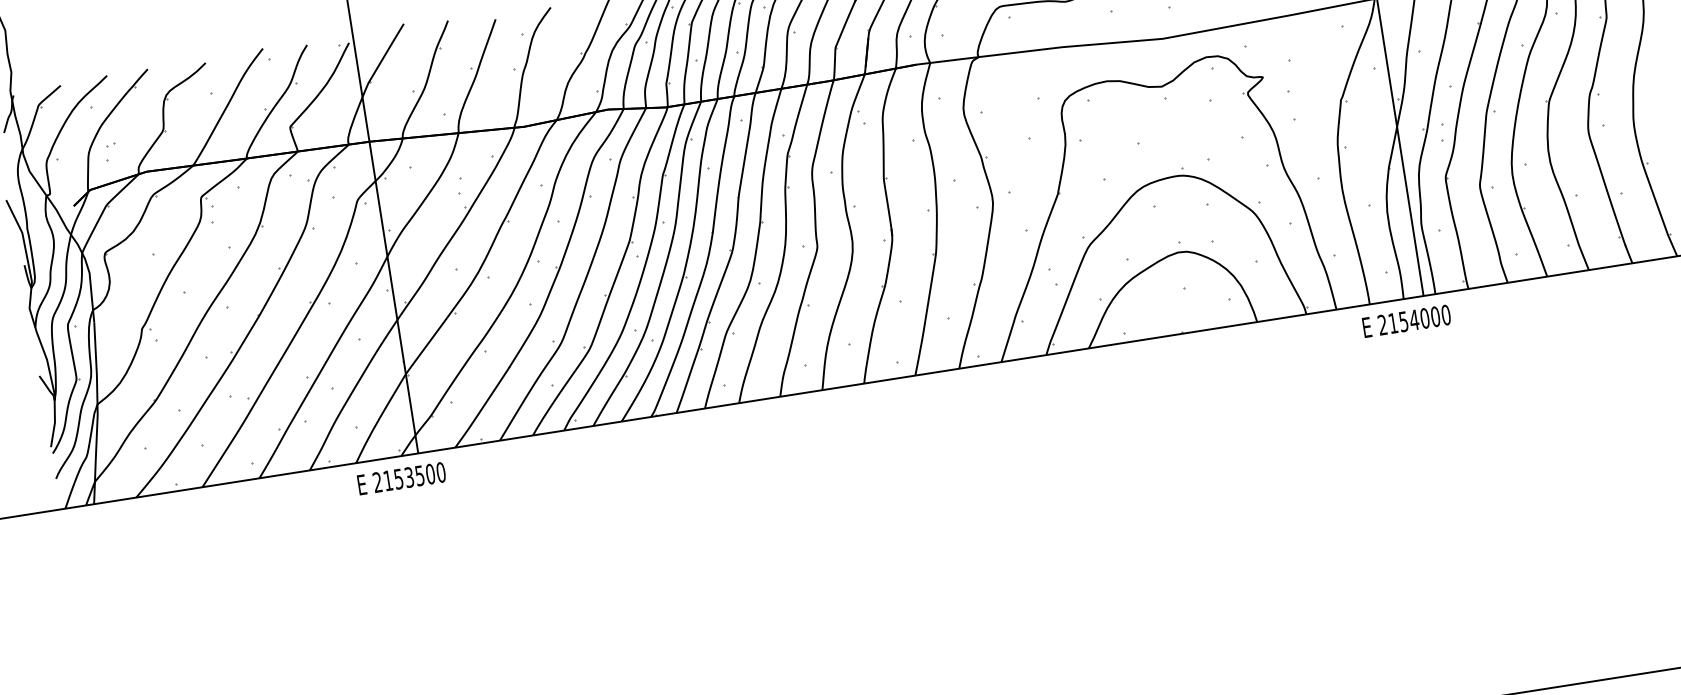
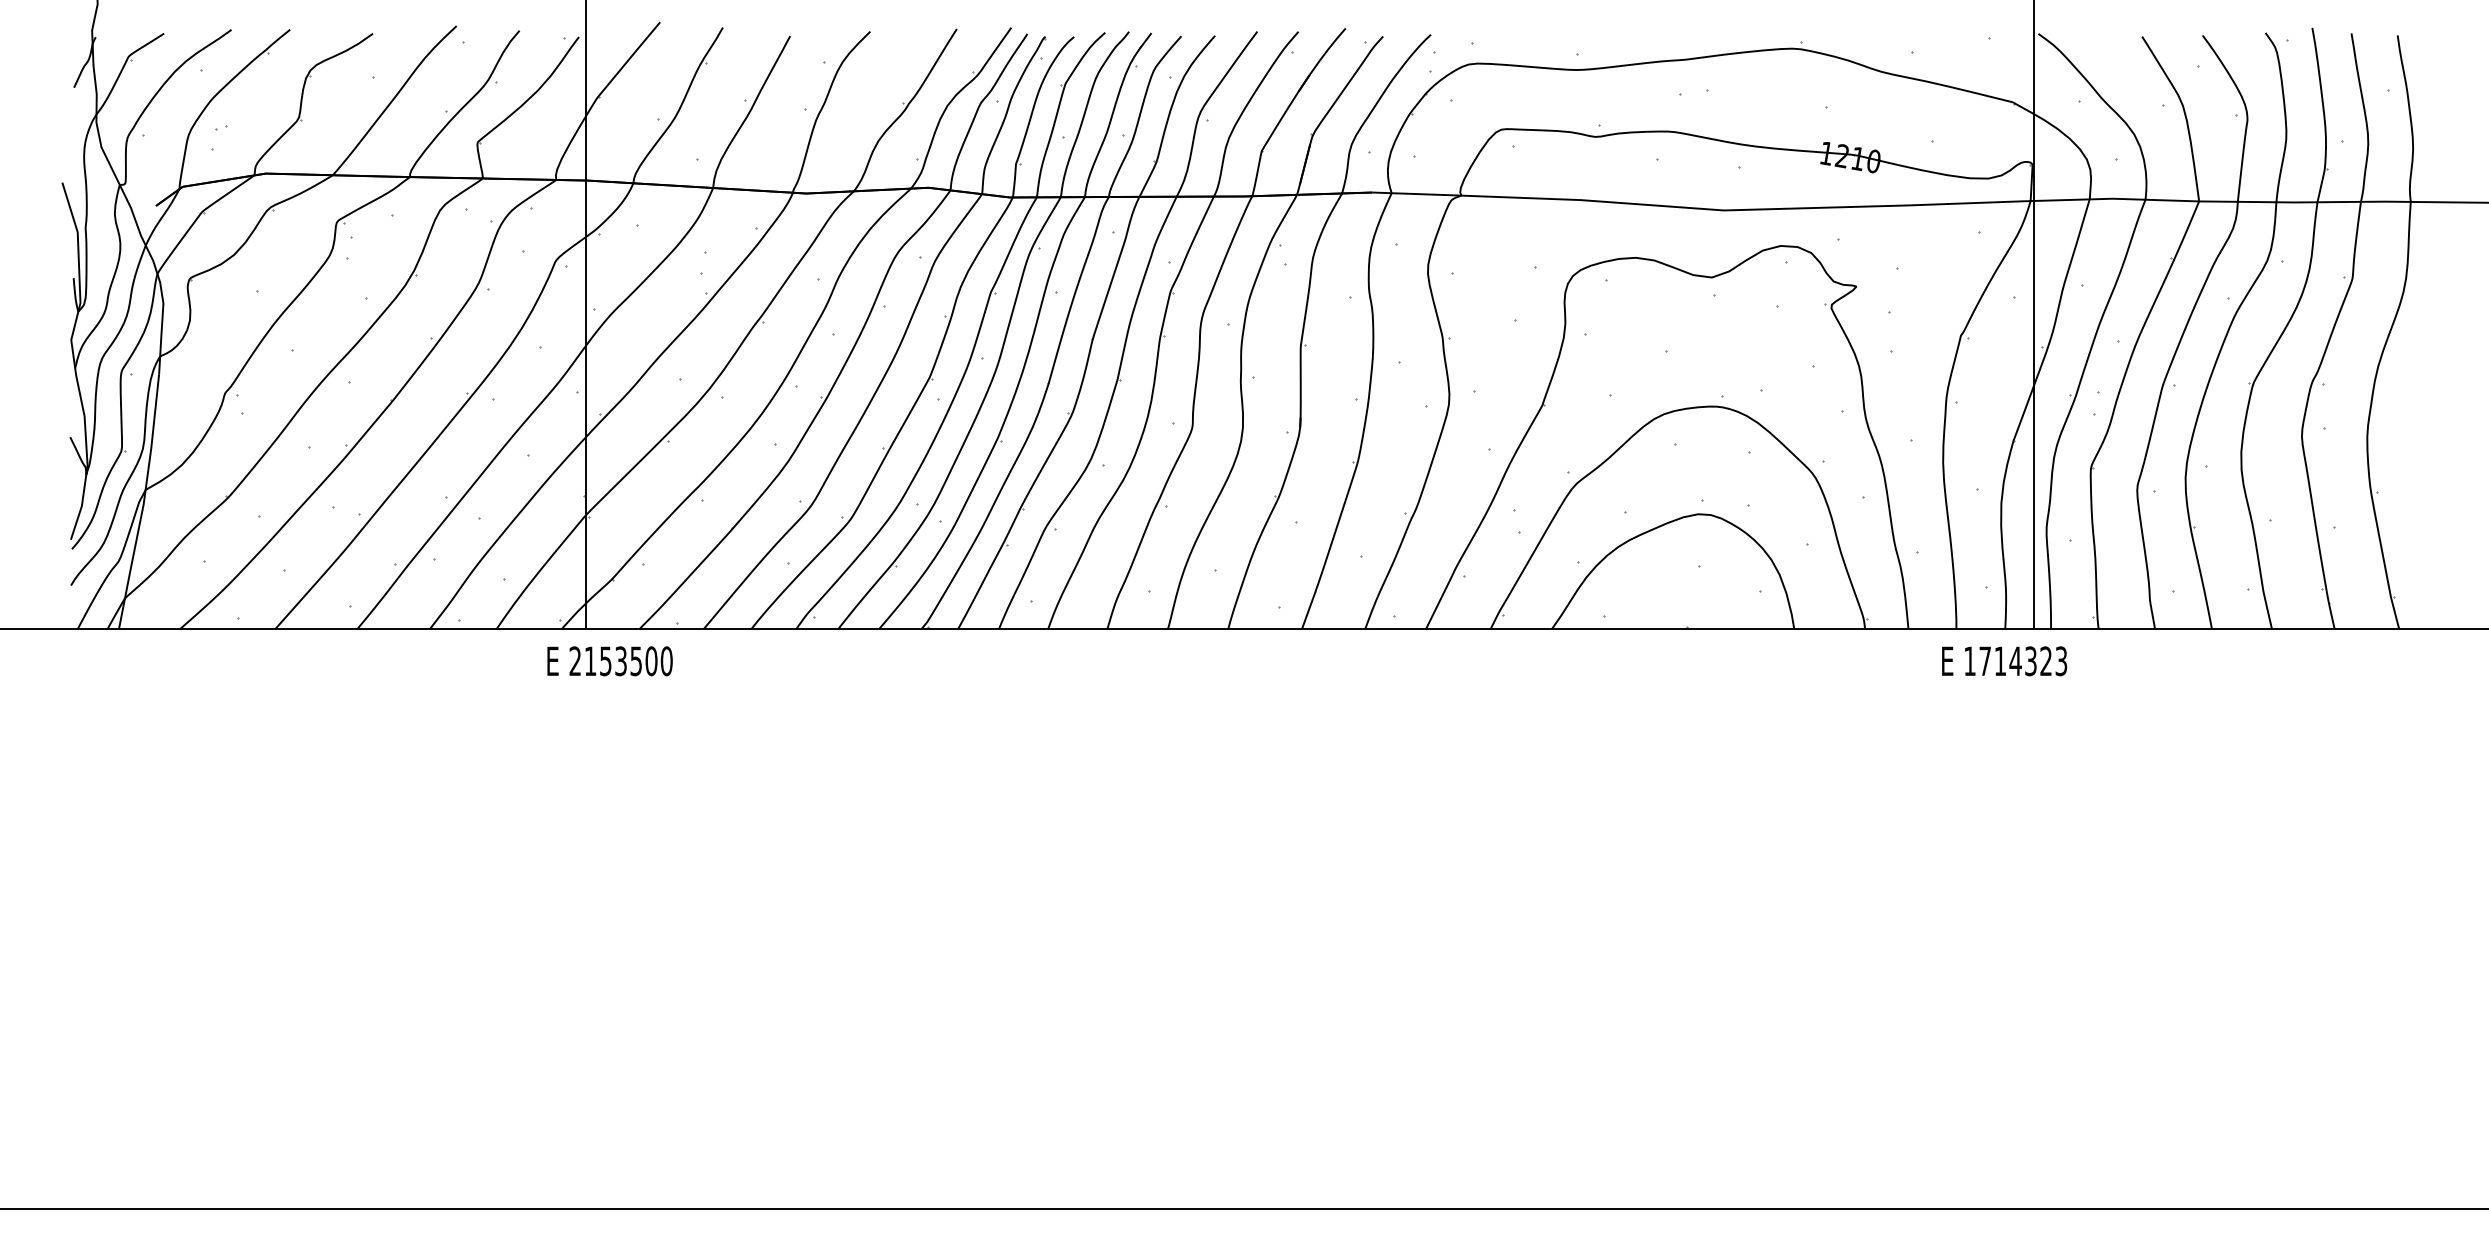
text: (1414, 320) -> (2015, 661), 2154000 -> 1714323
text: (401, 478) -> (609, 661), moved

